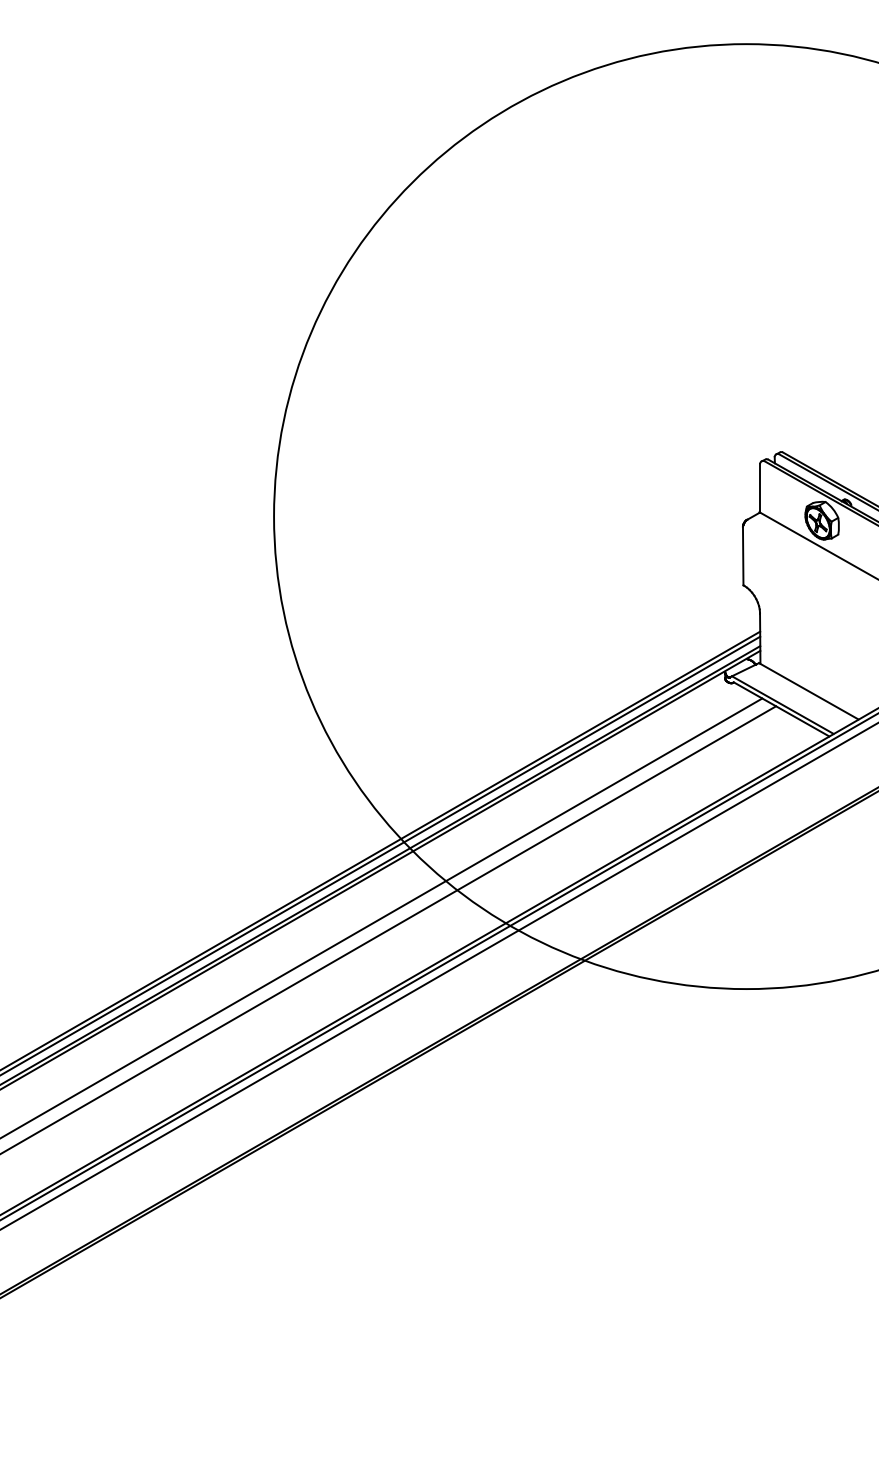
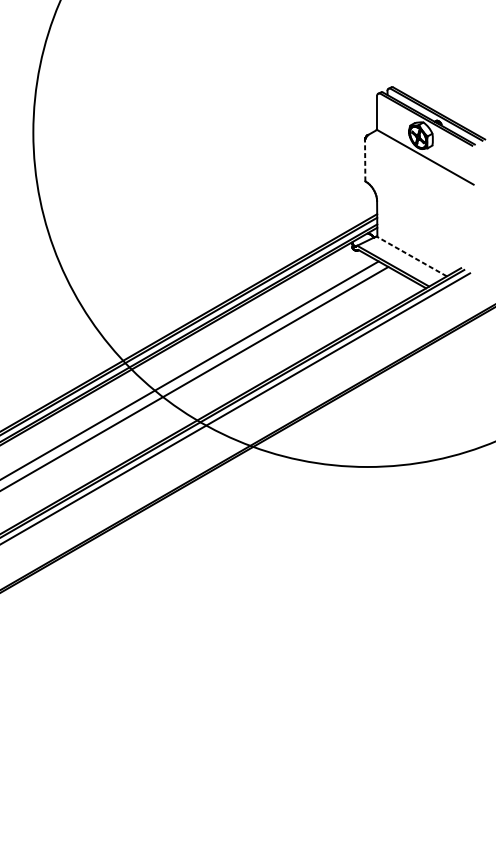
line: (743, 556) -> (365, 161), solid -> dashed
line: (808, 691) -> (411, 256), solid -> dashed

